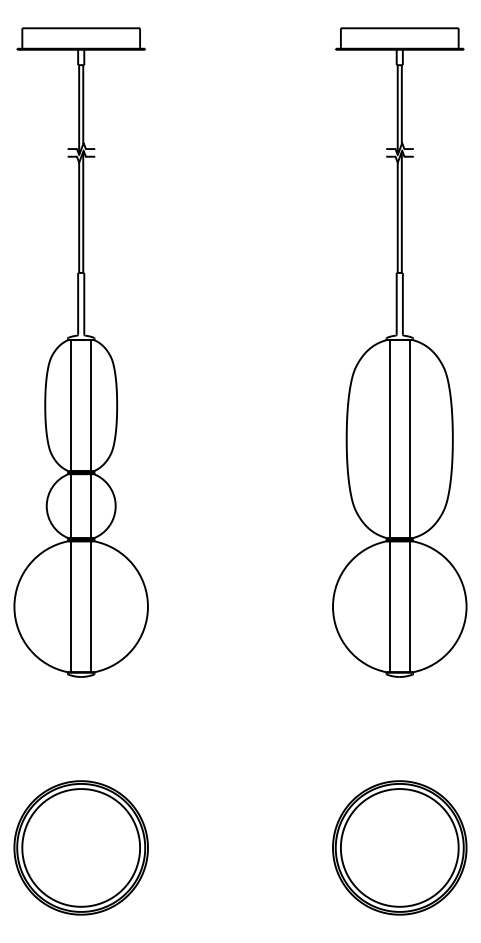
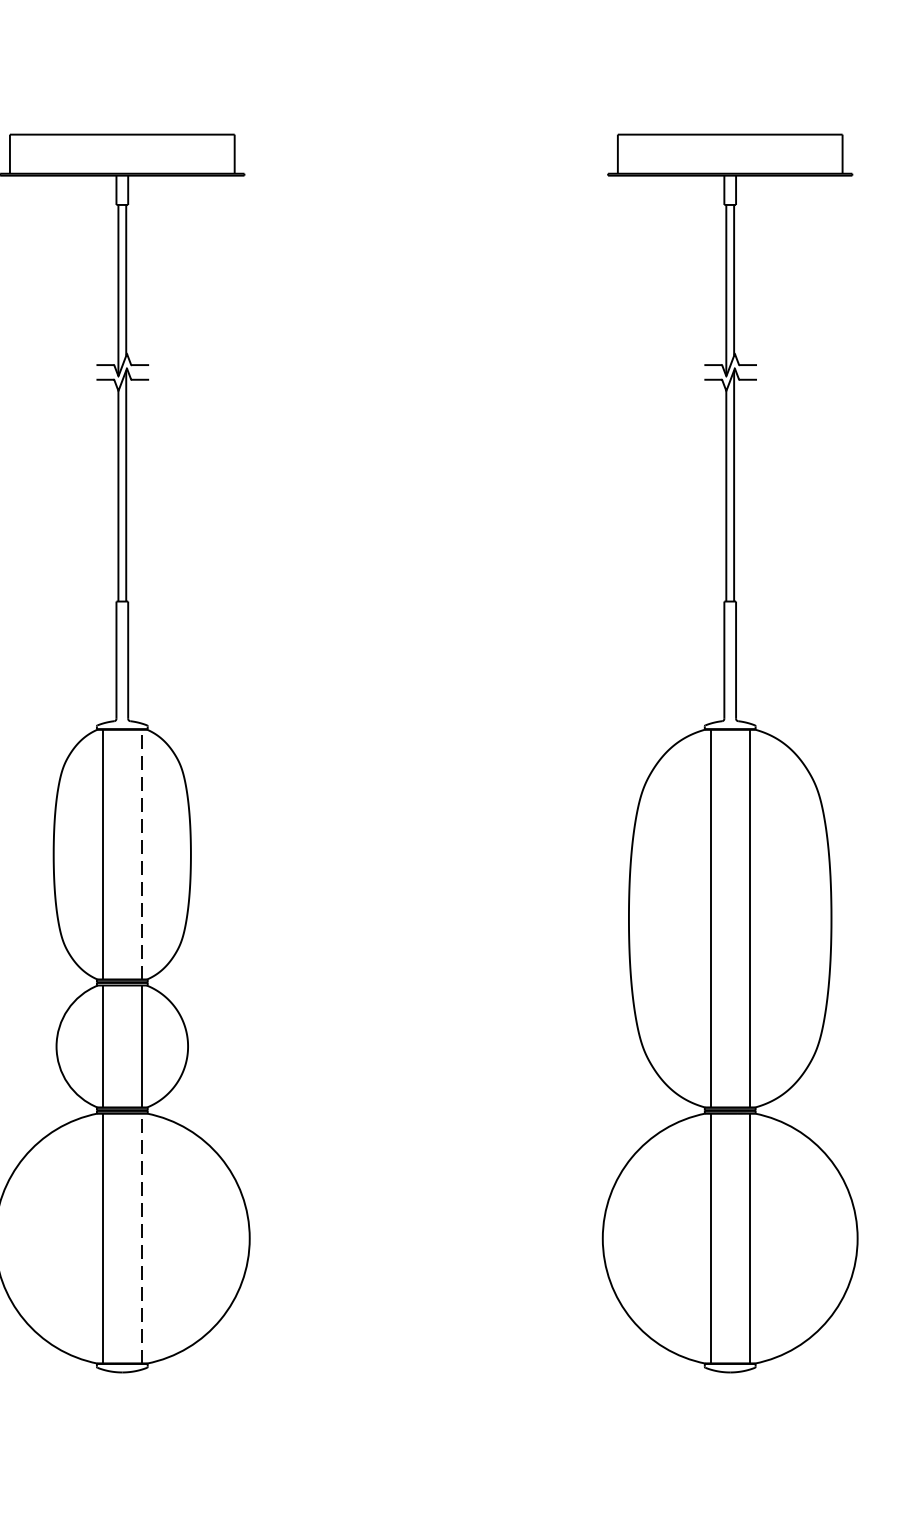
line: (91, 405) -> (141, 854), solid -> dashed
line: (91, 606) -> (141, 1237), solid -> dashed

